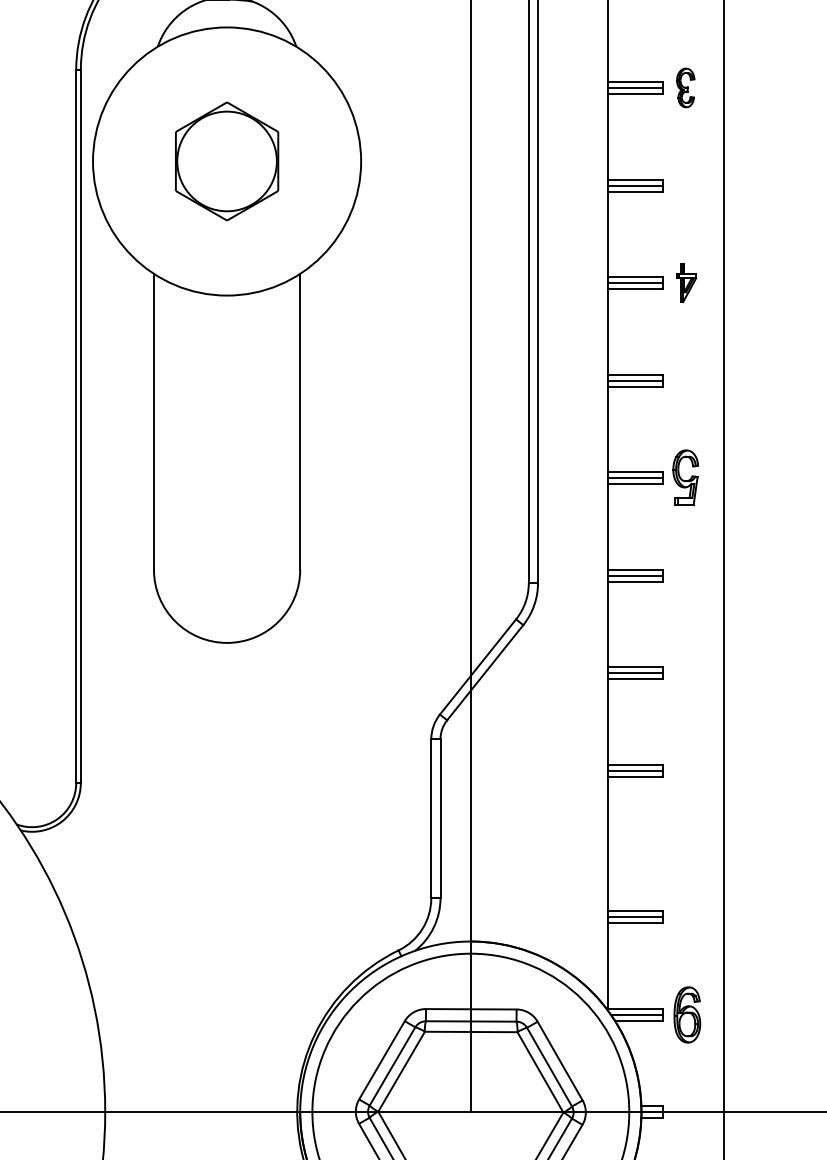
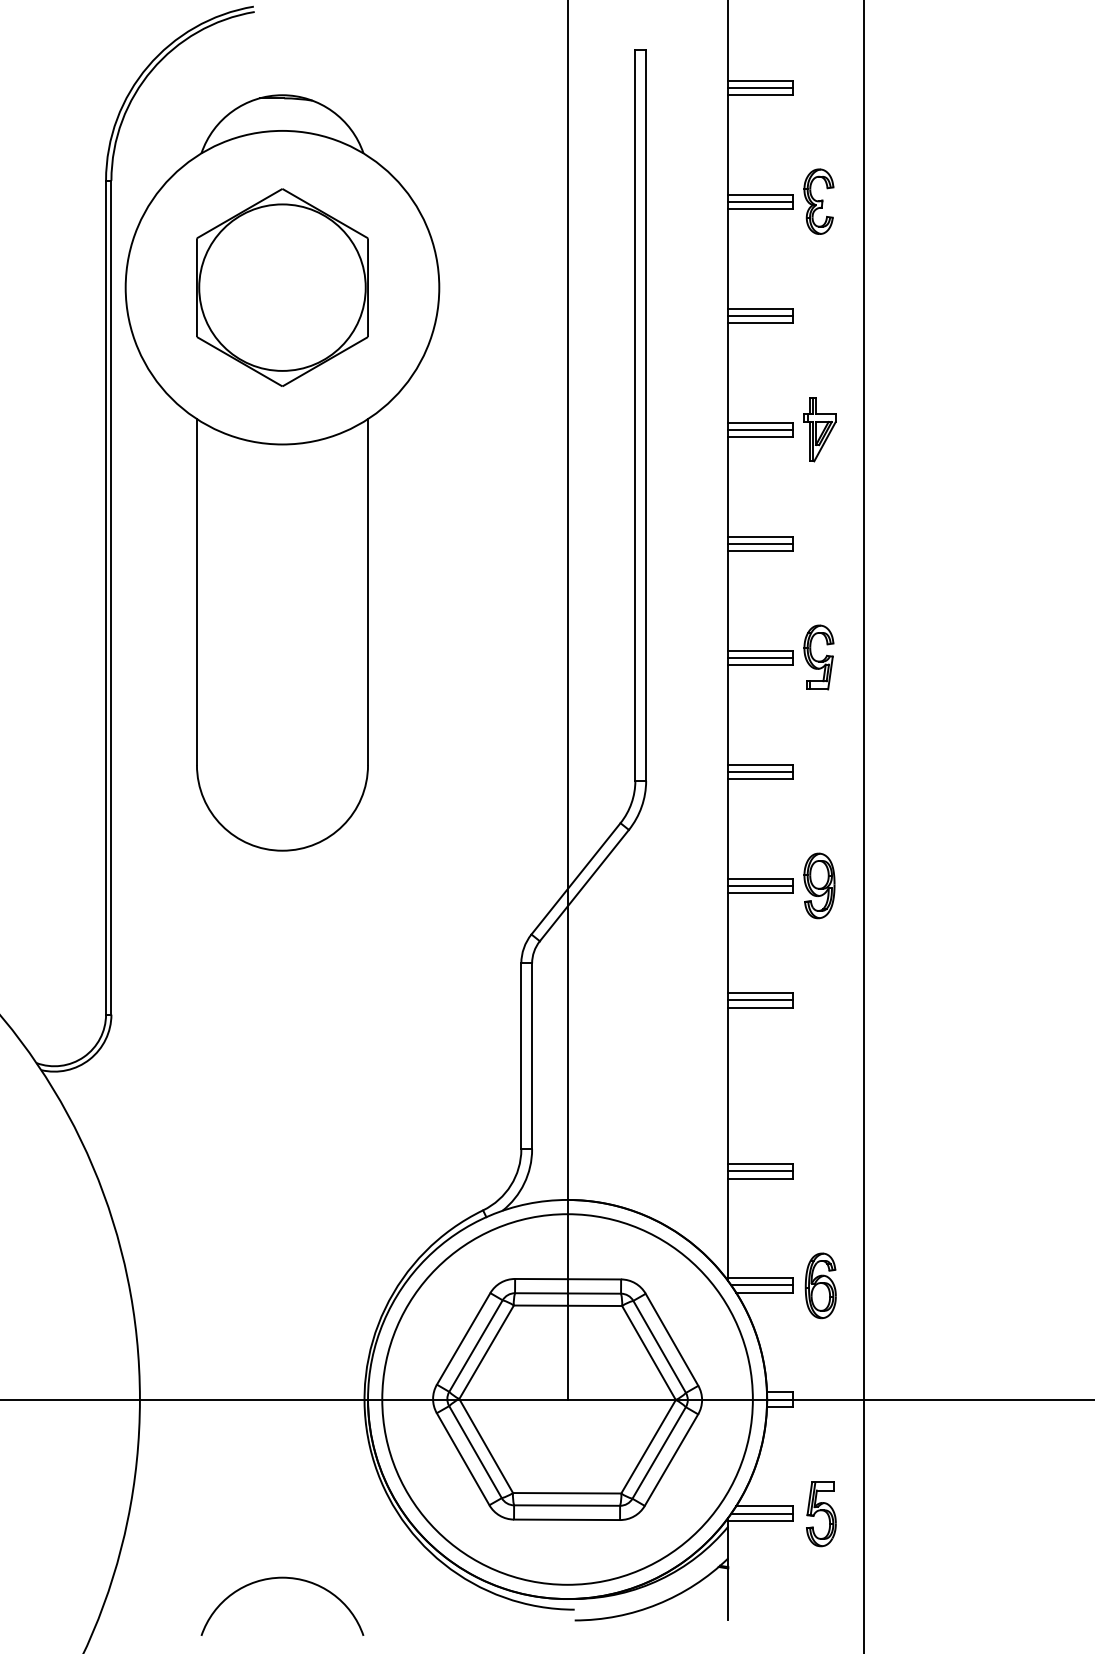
part: (685, 87) -> (818, 201), size x1.43
part: (227, 161) -> (282, 287), size x1.43
part: (686, 282) -> (819, 429), size x1.43
part: (686, 672) -> (819, 885), added

